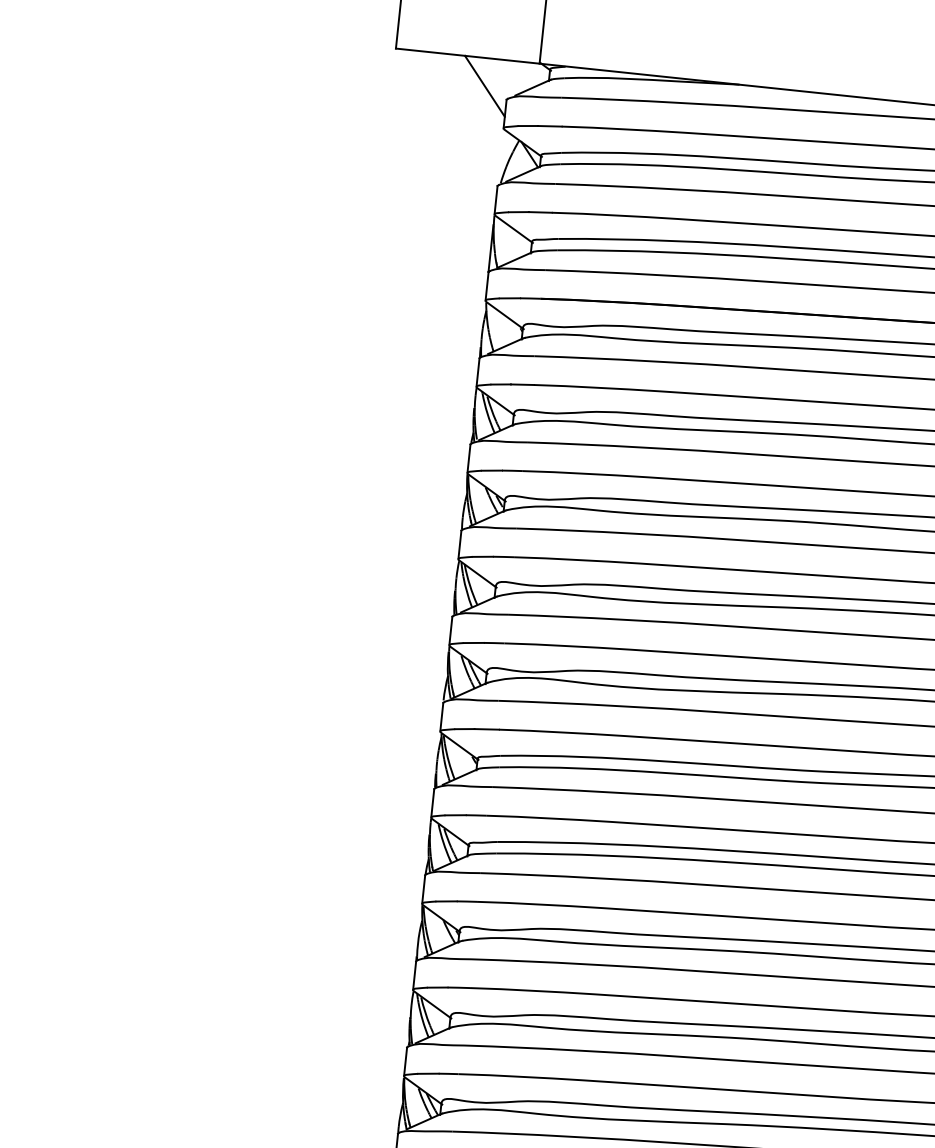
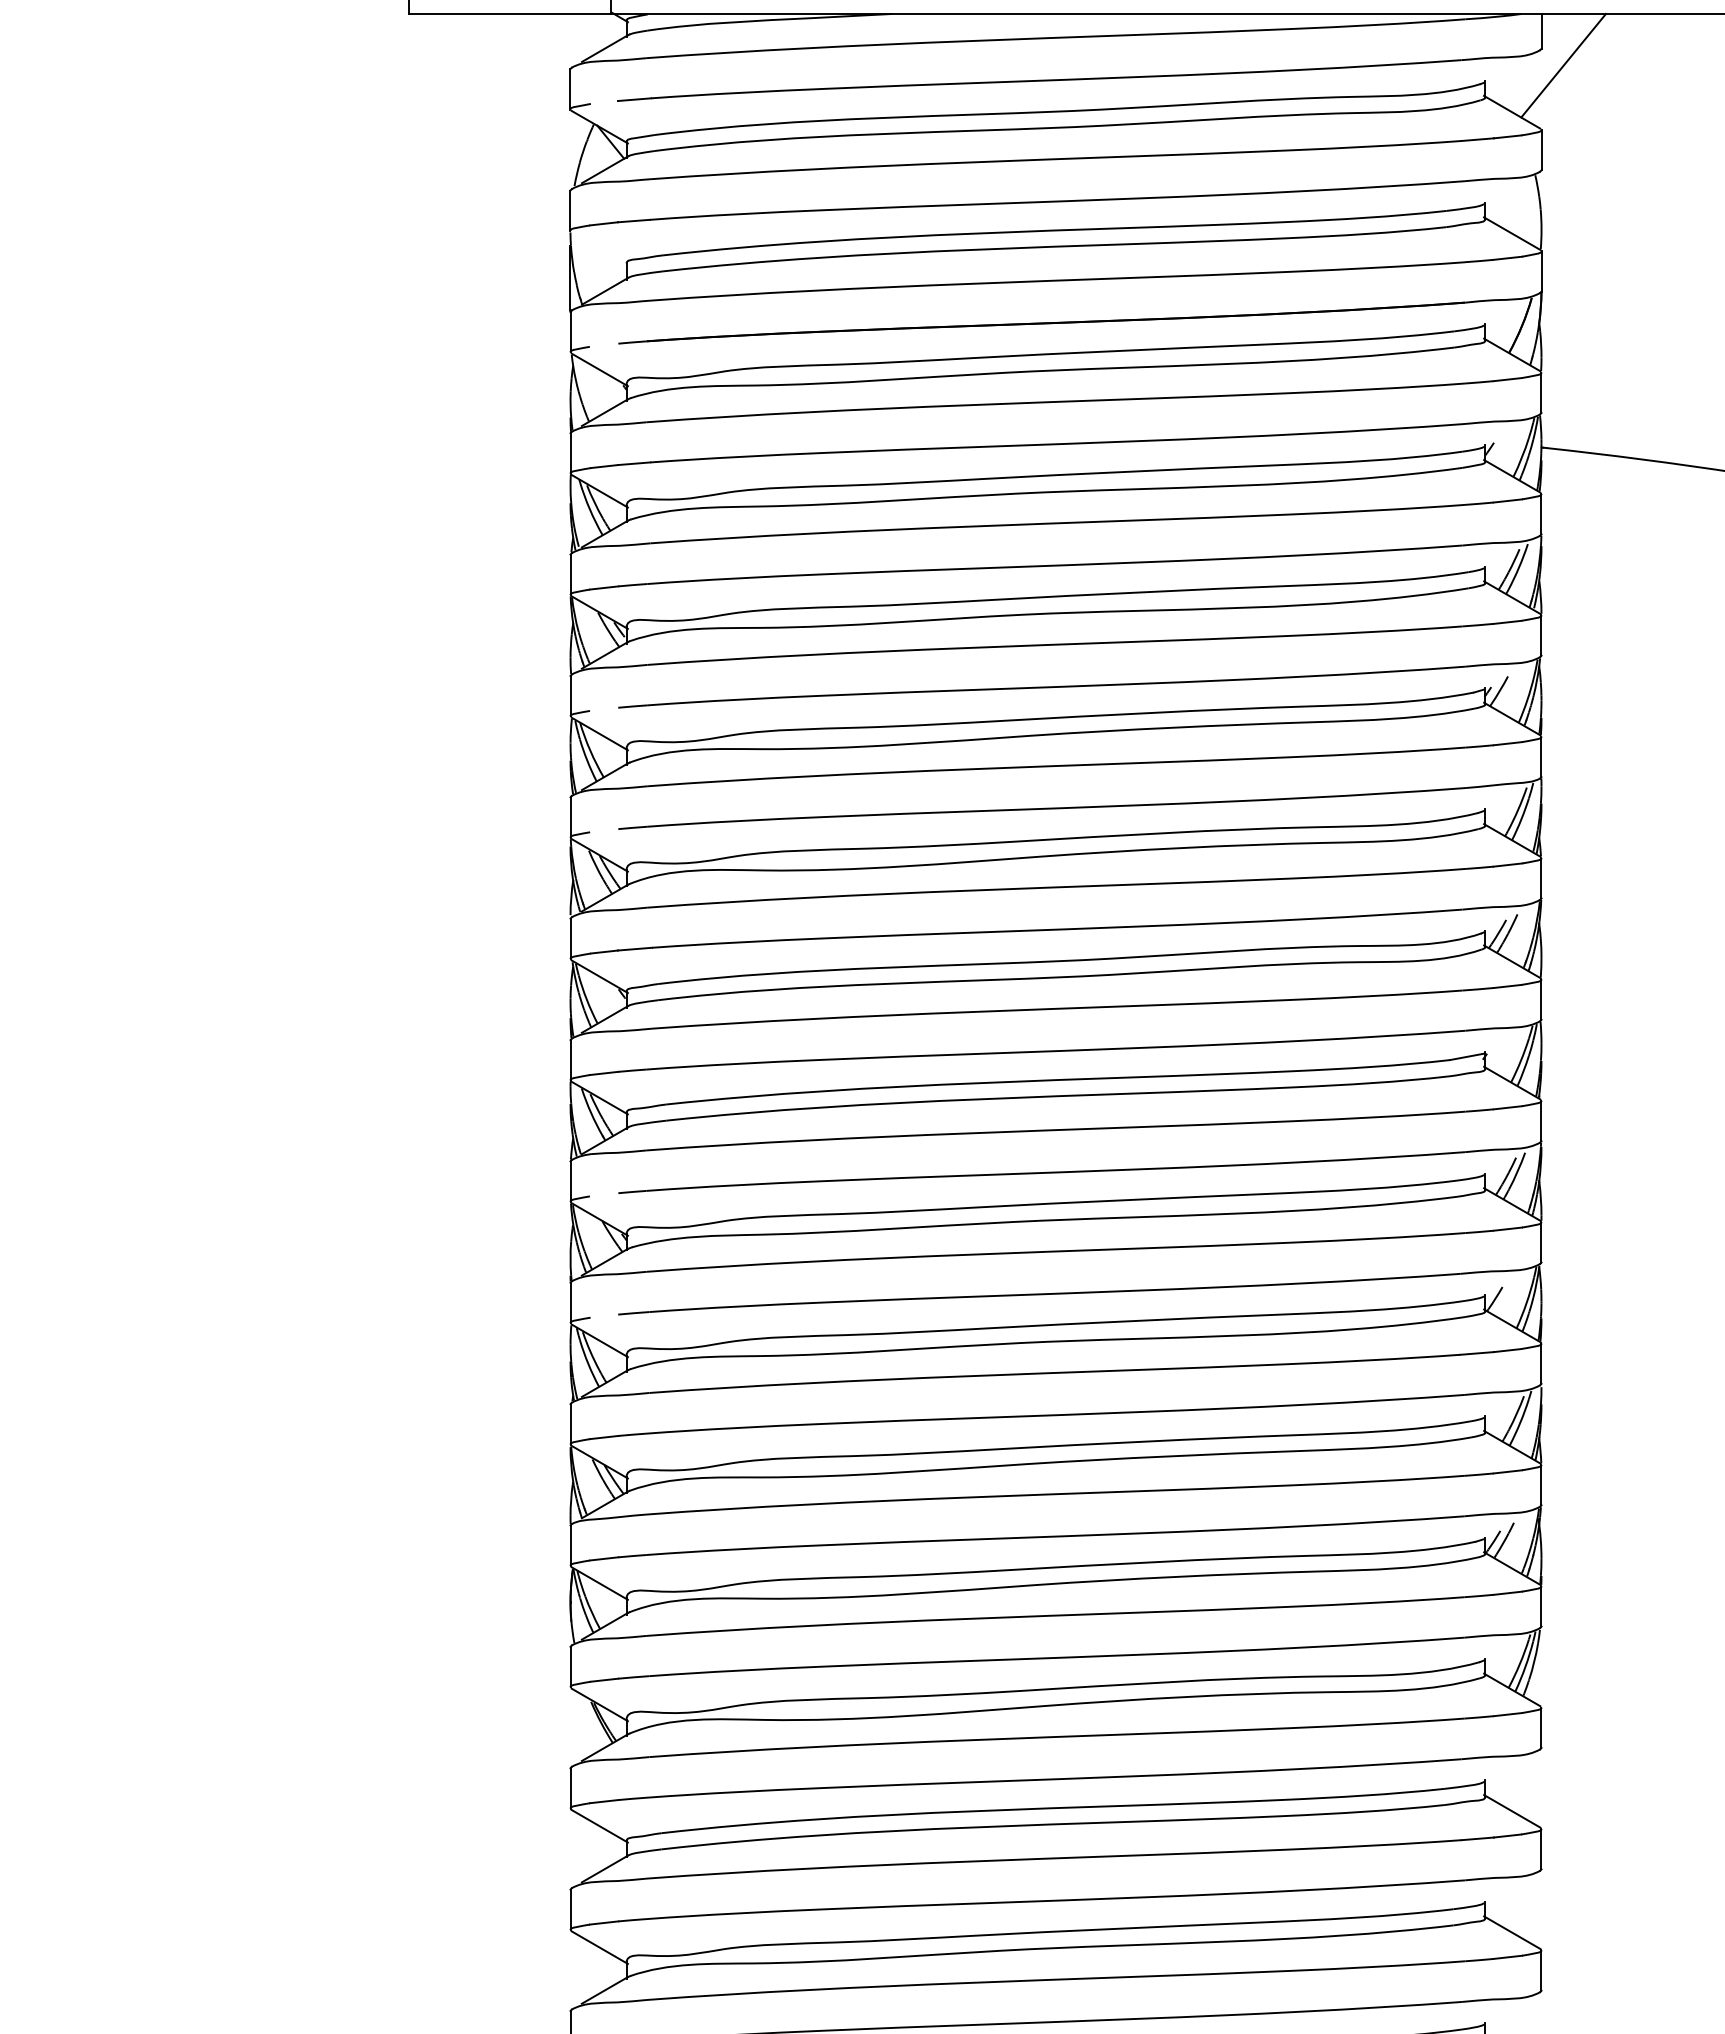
line: (485, 86) -> (538, 53), removed
line: (527, 125) -> (603, 102), removed
line: (513, 229) -> (599, 248), removed
line: (509, 297) -> (603, 344), removed
line: (483, 556) -> (604, 708), removed
line: (473, 642) -> (604, 830), removed
line: (446, 901) -> (603, 1194), removed
line: (437, 987) -> (604, 1315), removed

